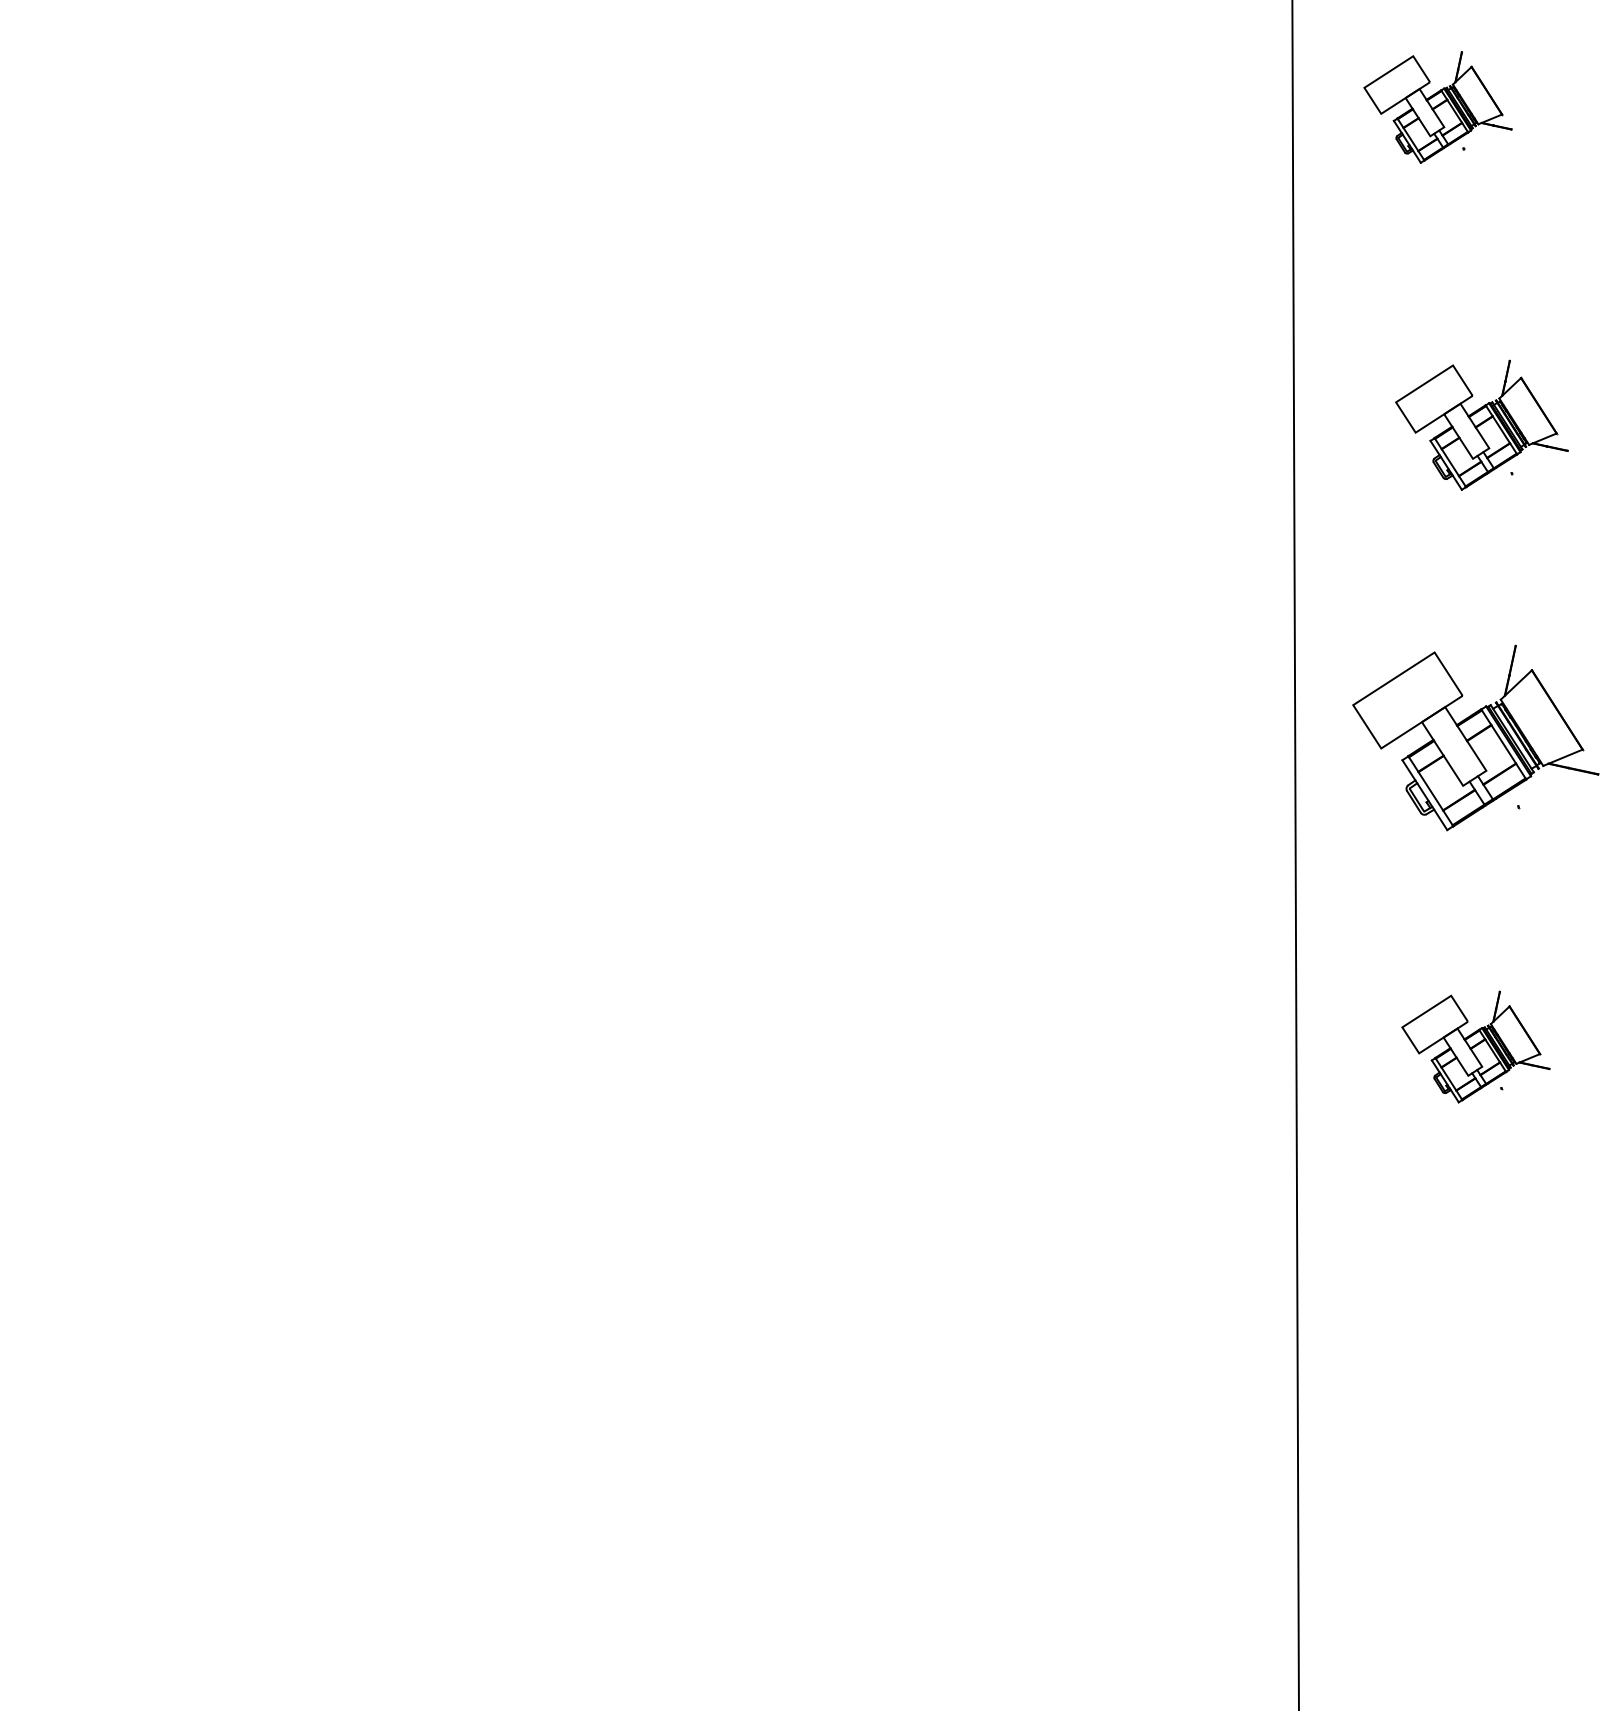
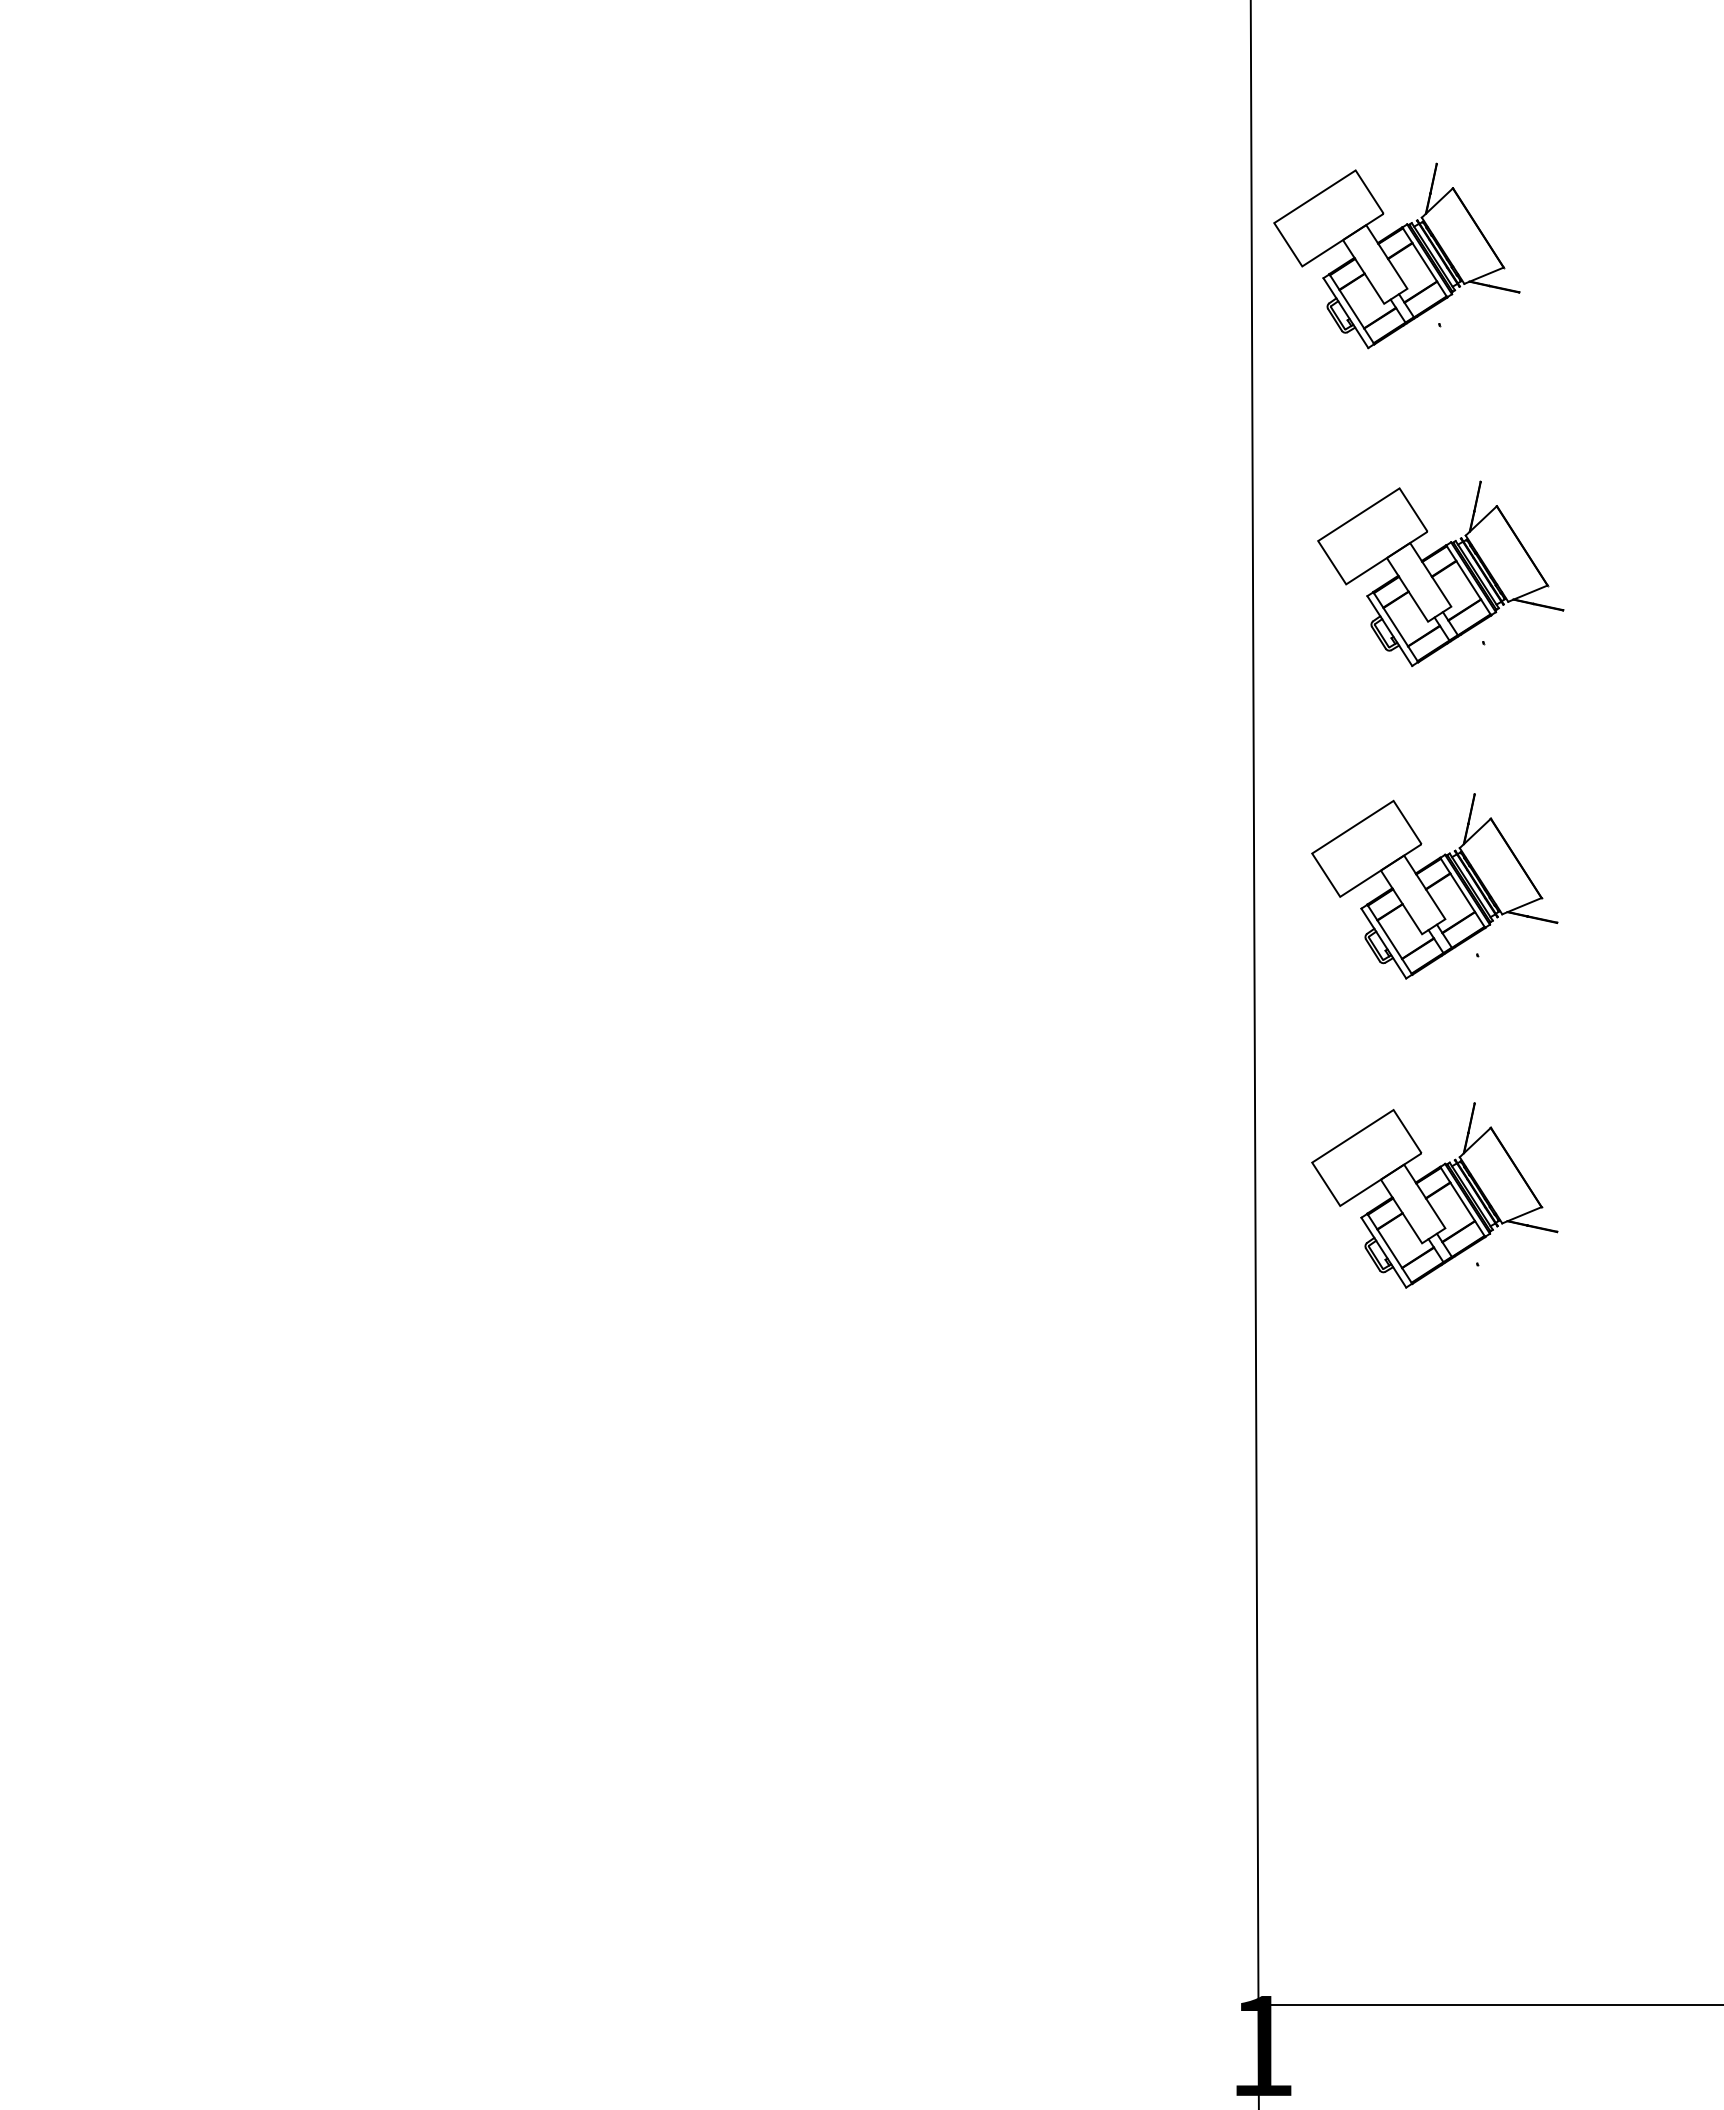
part: (1437, 107) -> (1396, 255), size x1.67
part: (1481, 425) -> (1440, 573), size x1.43
part: (1475, 1047) -> (1434, 1195), size x1.67

